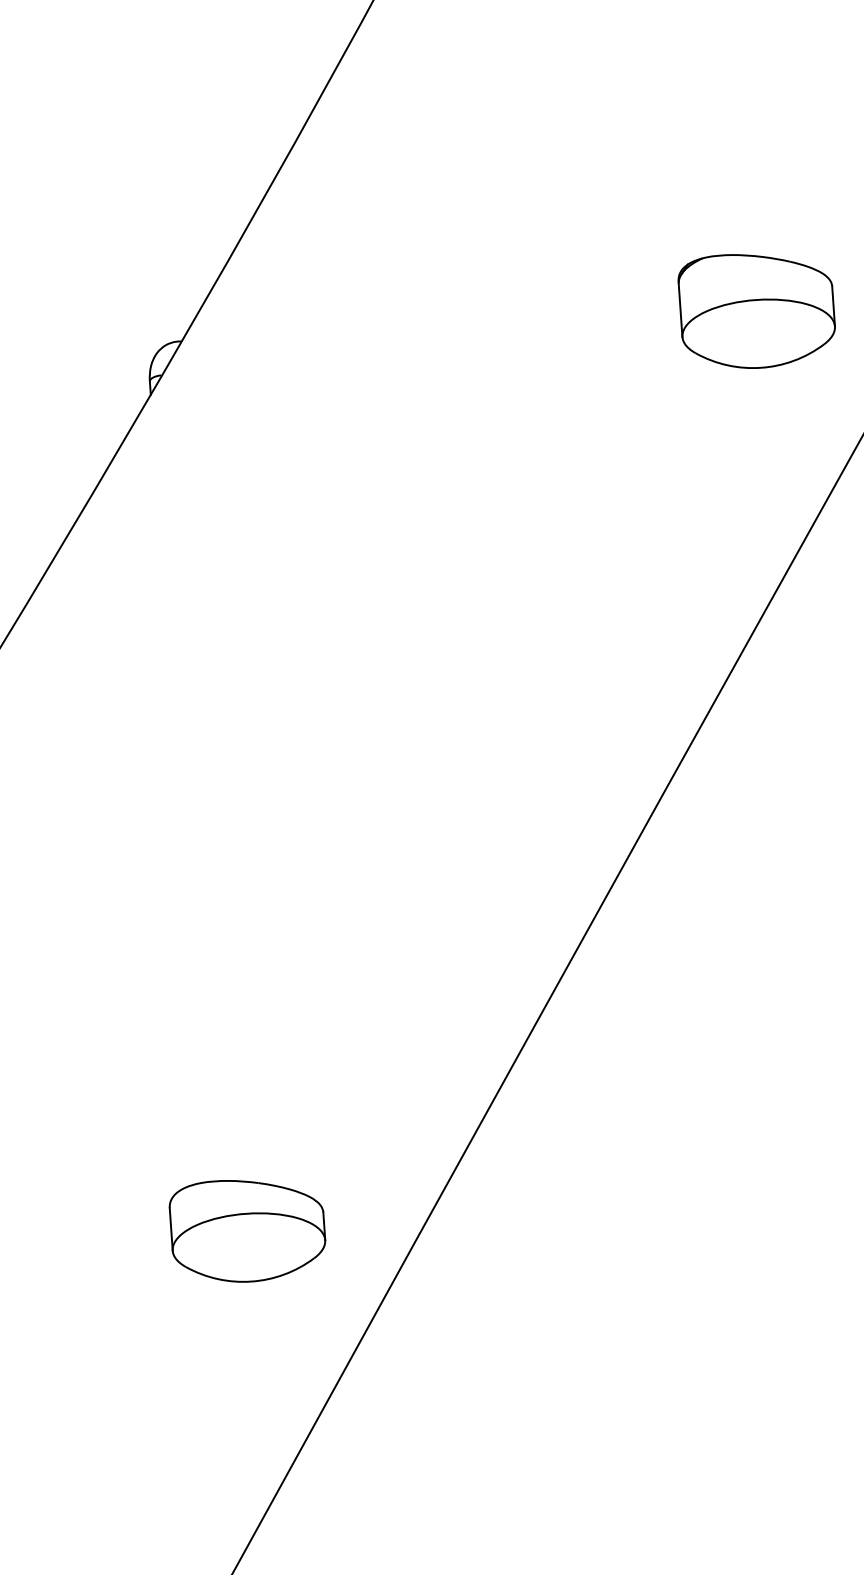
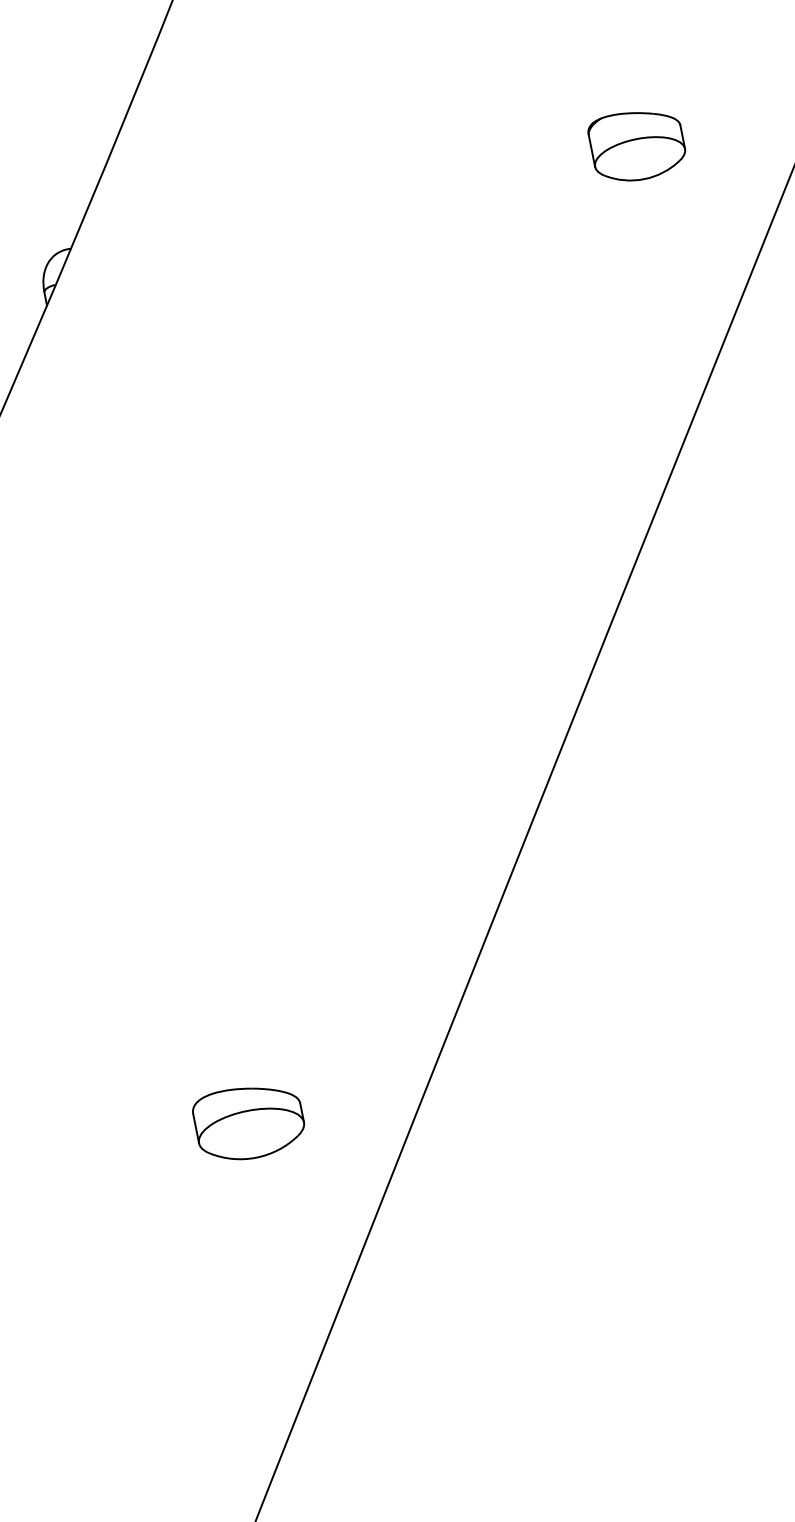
part: (756, 311) -> (637, 146), size x0.6
part: (247, 1231) -> (249, 1123), size x0.7

